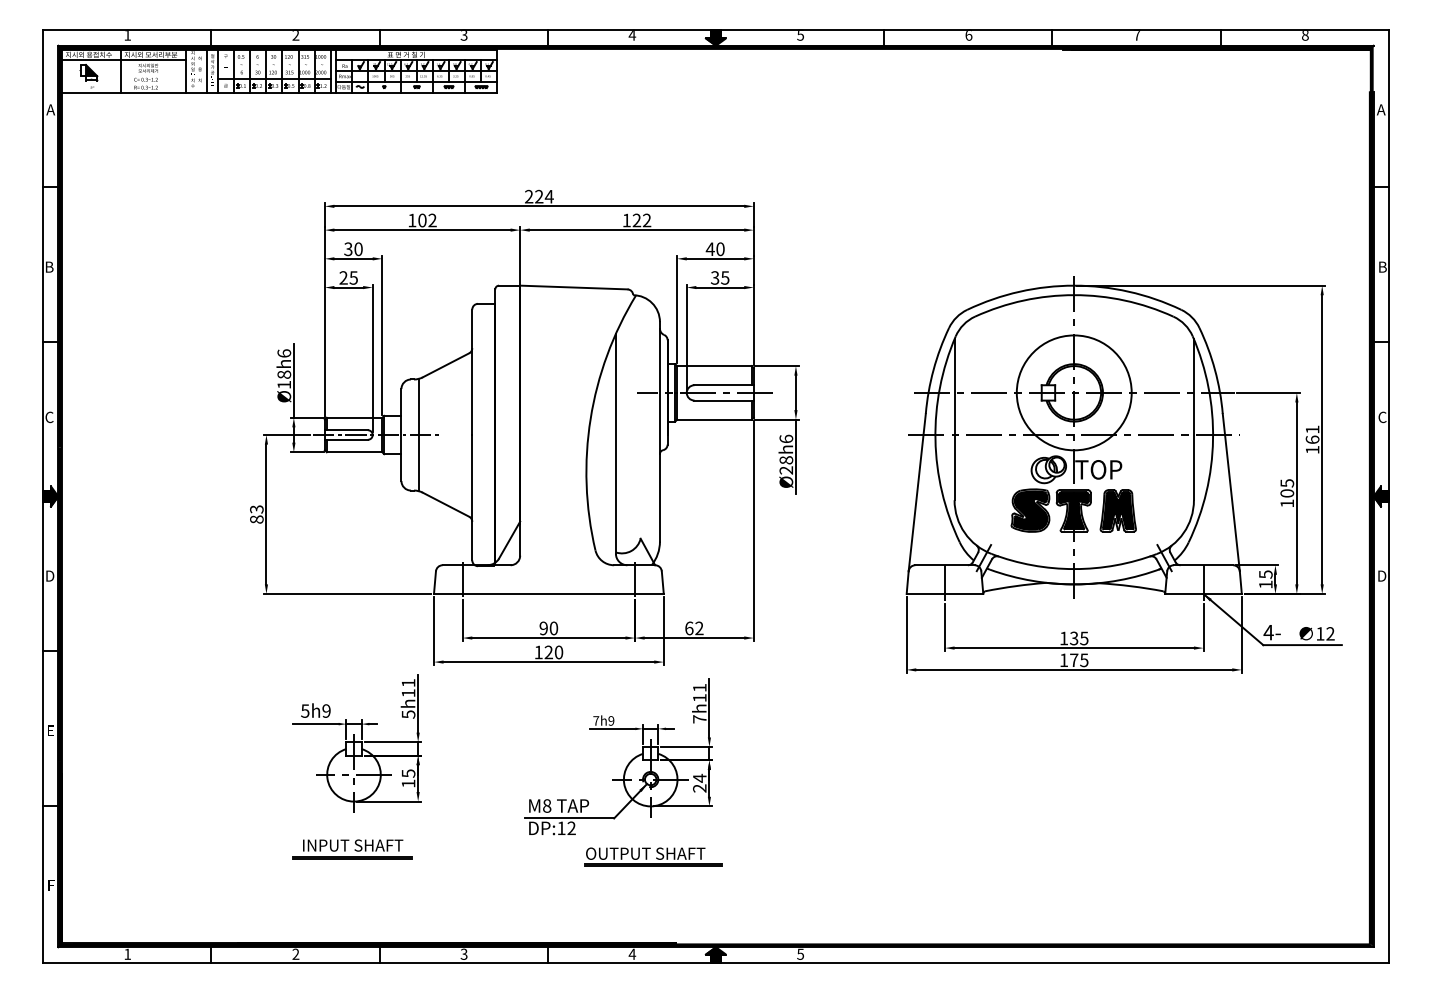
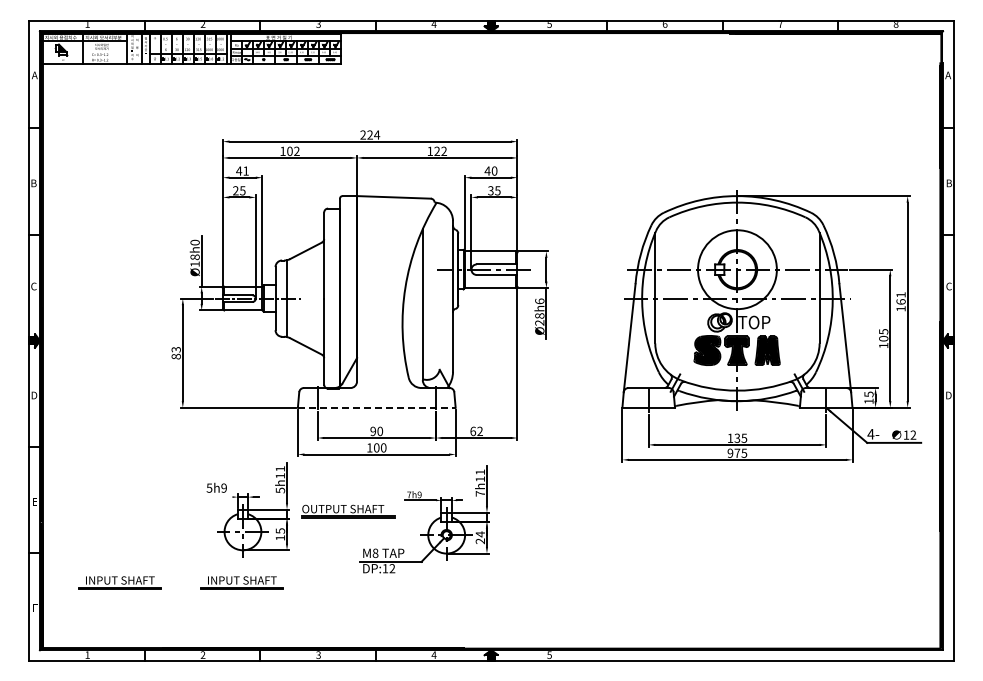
text: (353, 248) -> (242, 170), 30 -> 41
text: (283, 353) -> (194, 242), Ø18h6 -> Ø18h0
line: (548, 593) -> (376, 407), solid -> dashed
text: (548, 651) -> (376, 447), 120 -> 100
text: (1064, 659) -> (730, 452), 175 -> 975
line: (315, 724) -> (216, 497), removed
part: (174, 848) -> (119, 582), added
part: (653, 857) -> (348, 511), moved

